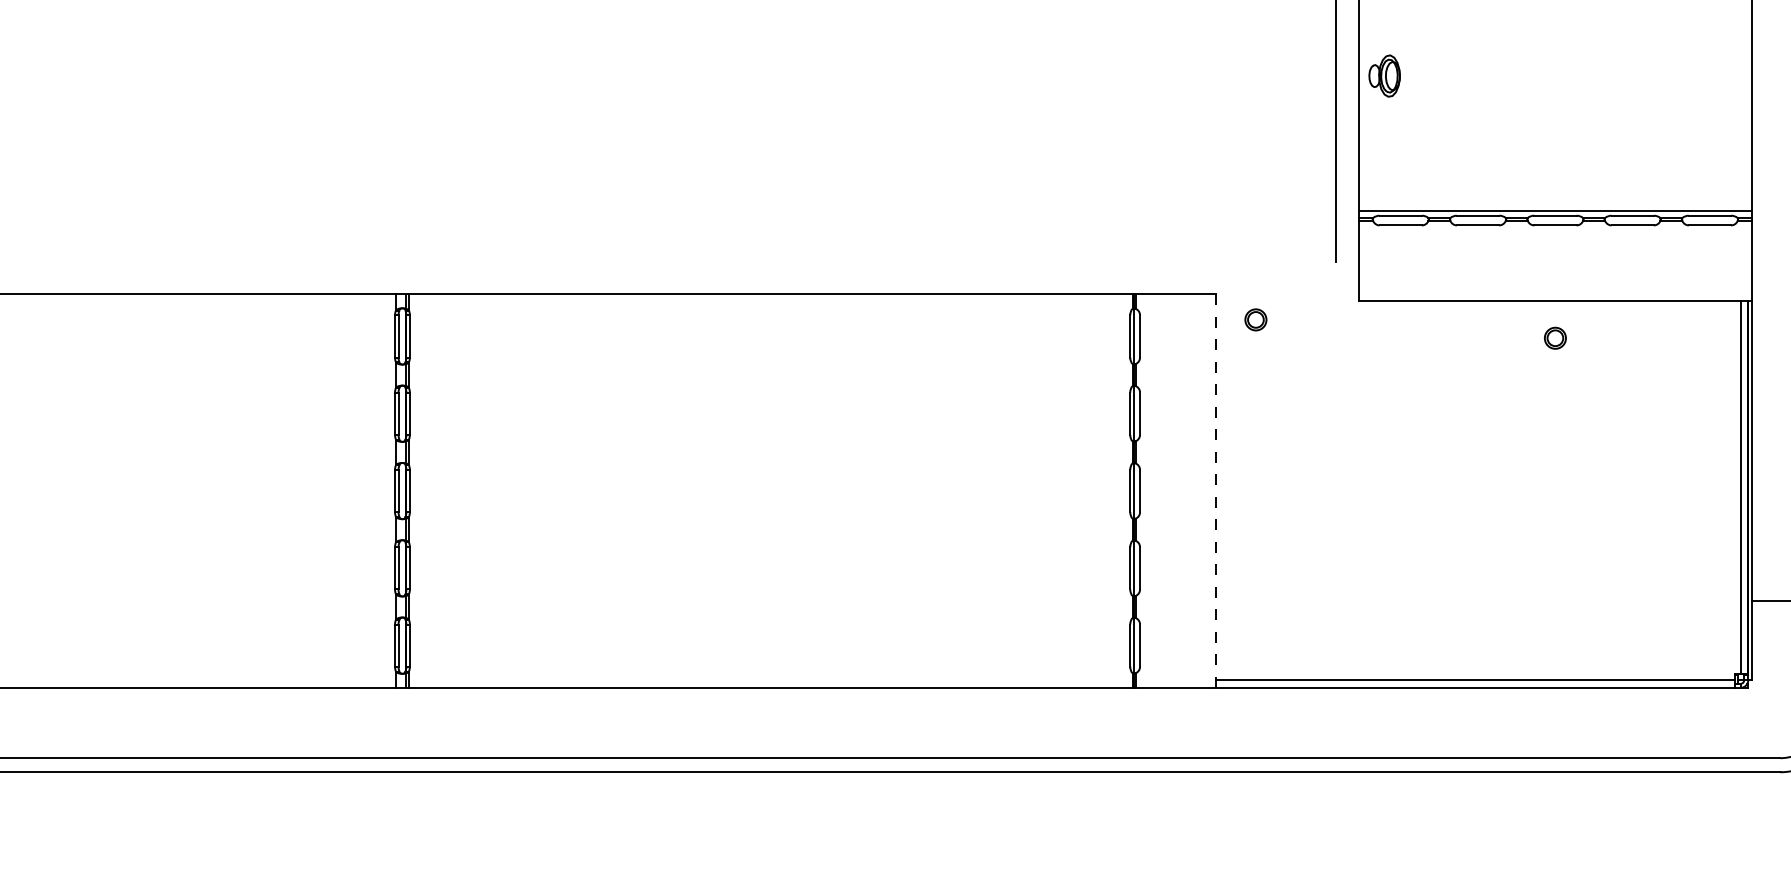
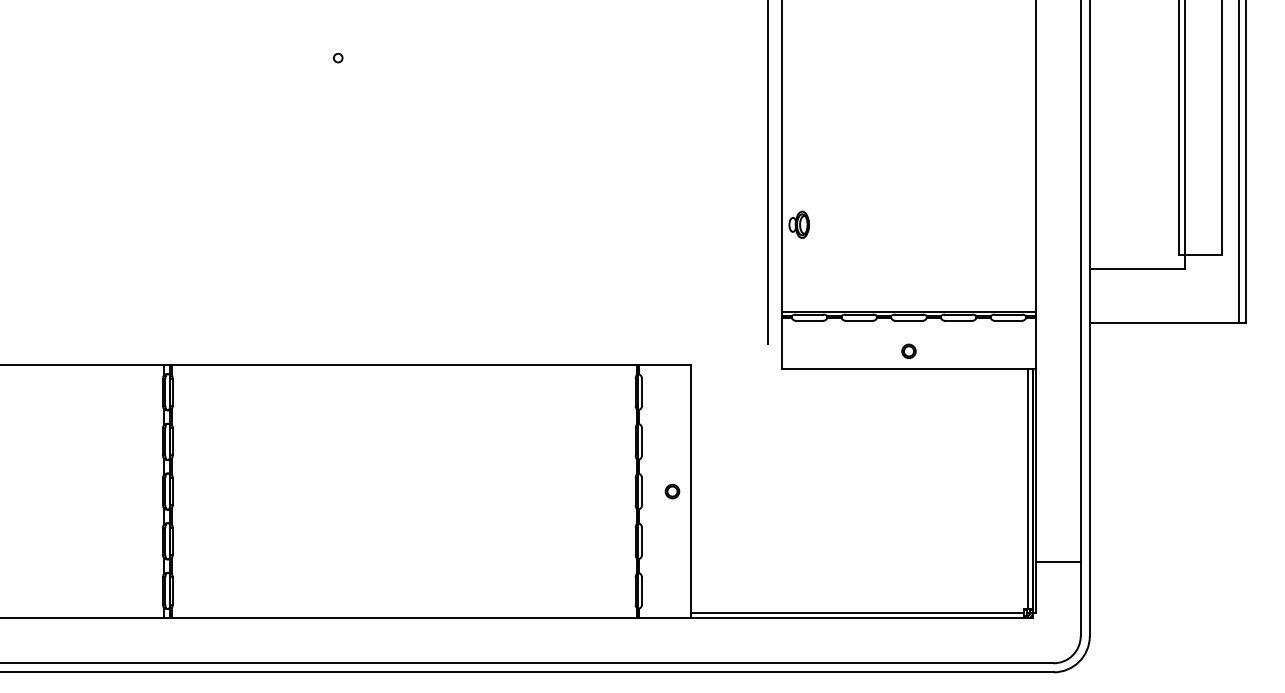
part: (1255, 319) -> (672, 491), moved
part: (1554, 336) -> (908, 350), moved
line: (1215, 490) -> (690, 491), dashed -> solid

